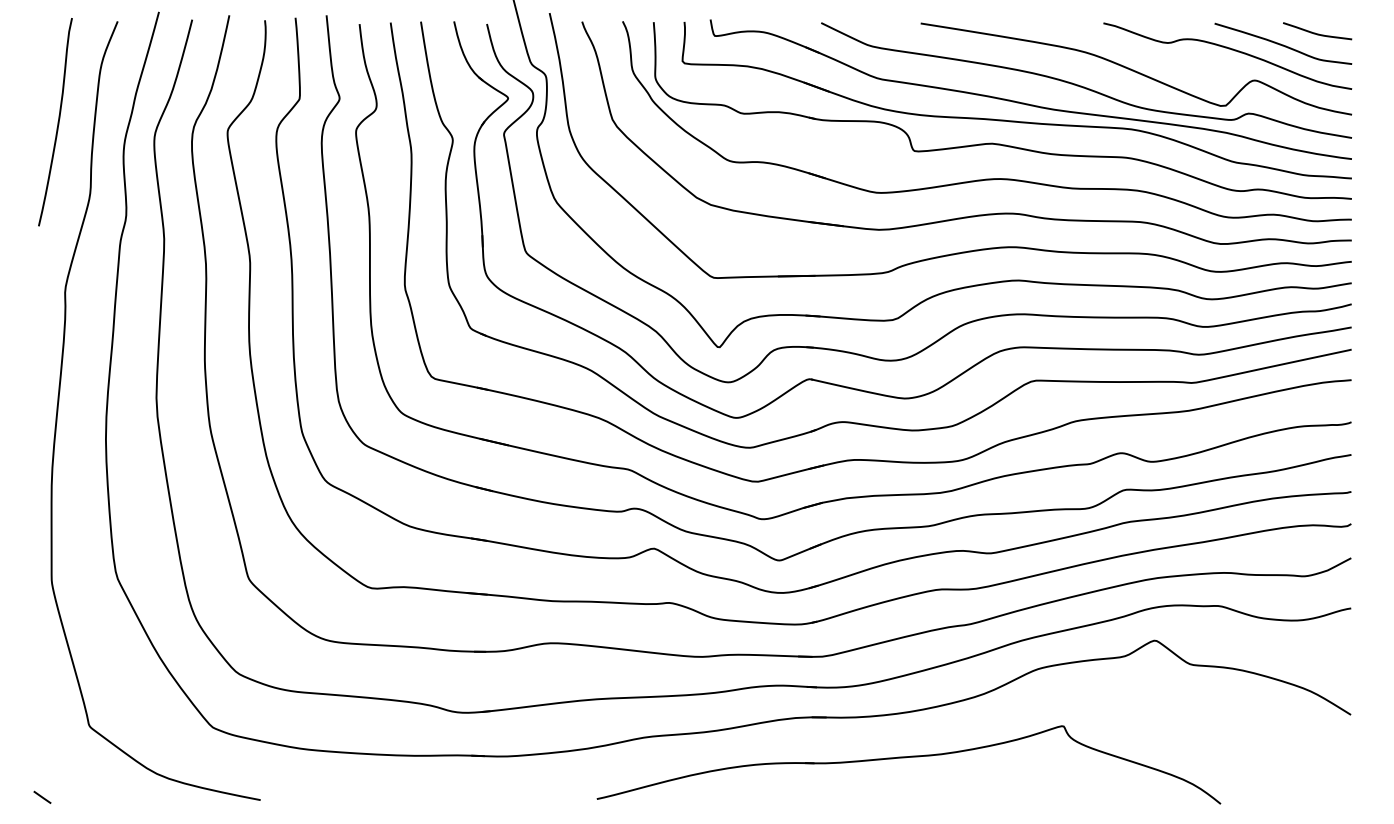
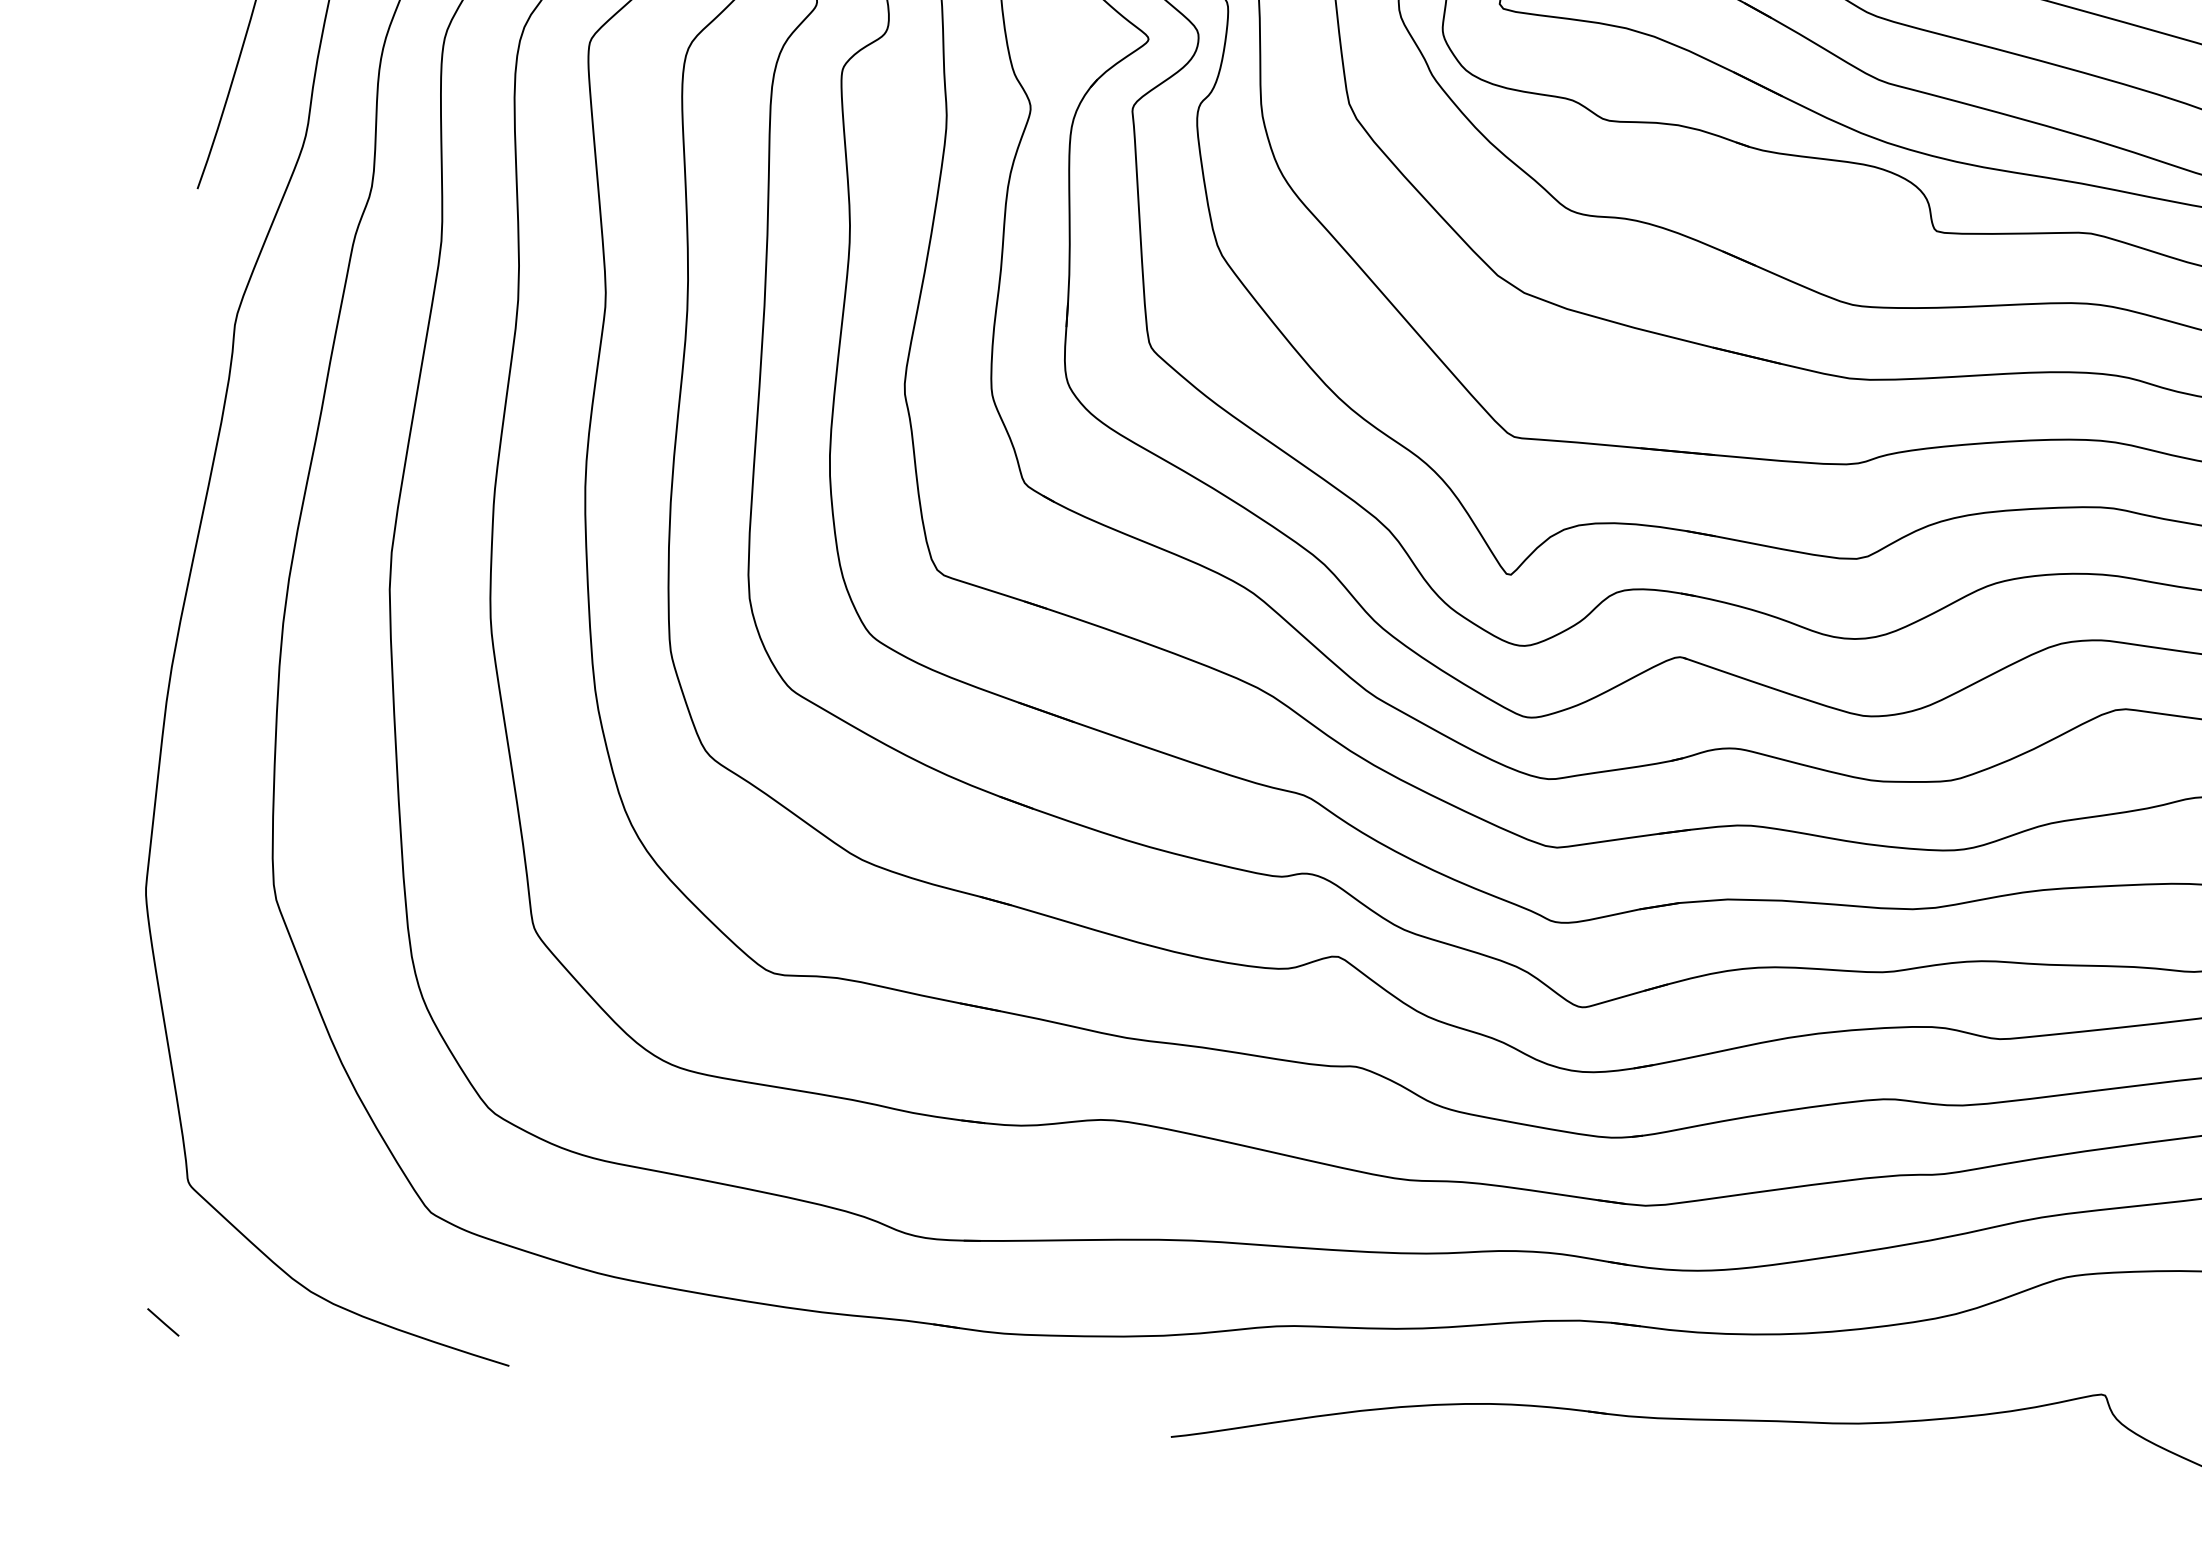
line: (42, 796) -> (163, 1320), moved

